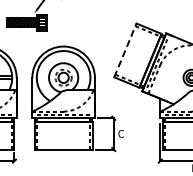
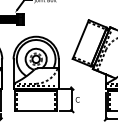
line: (125, 49) -> (80, 38), dashed -> solid

